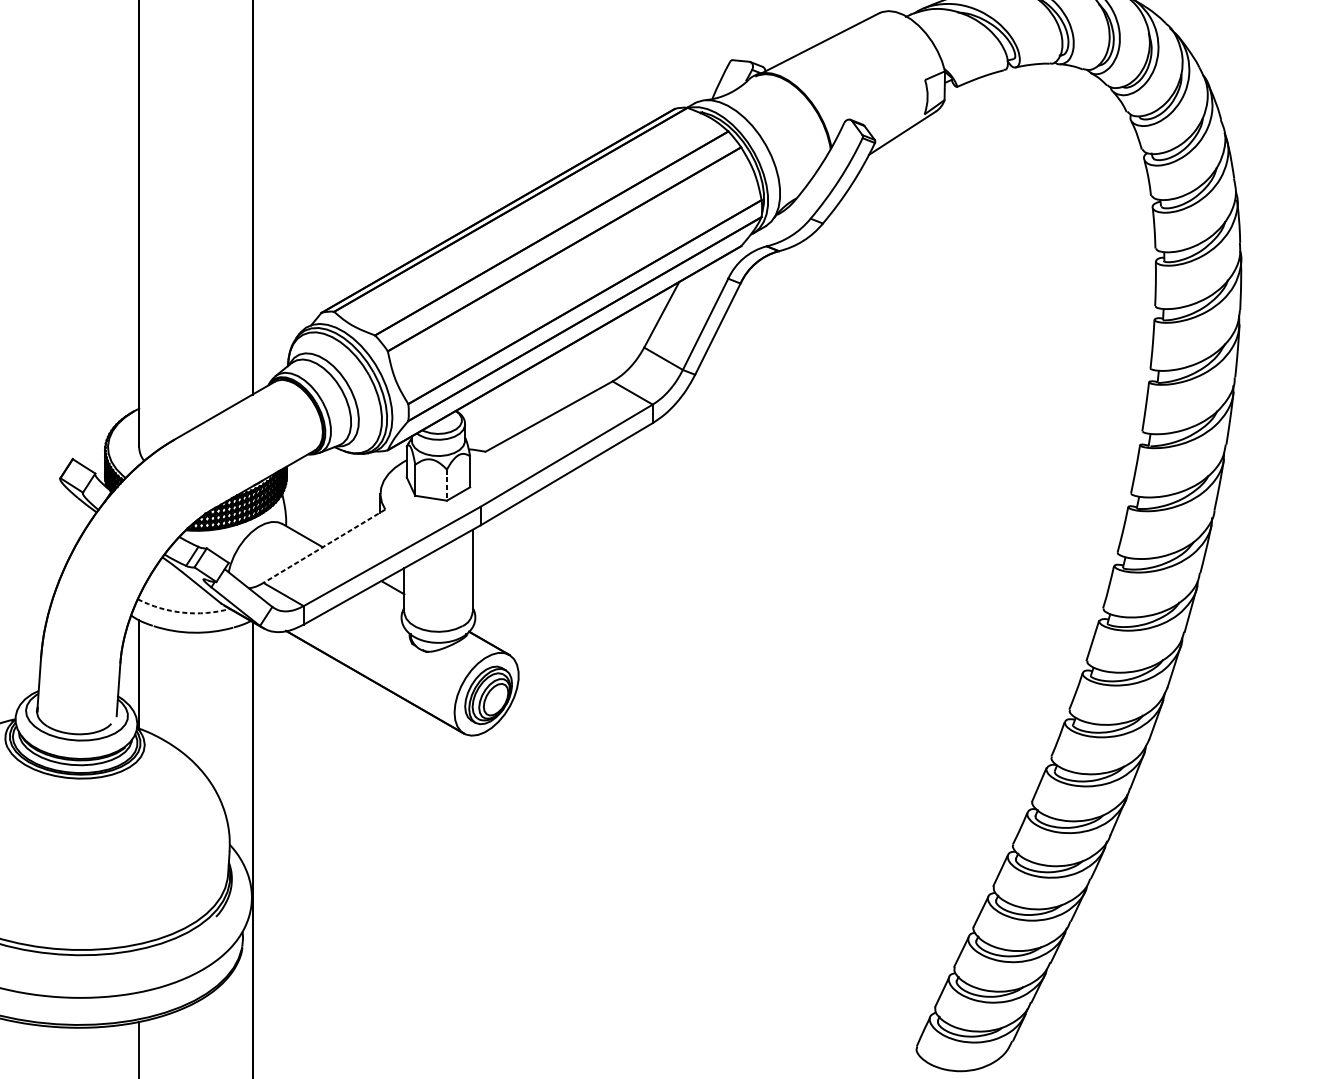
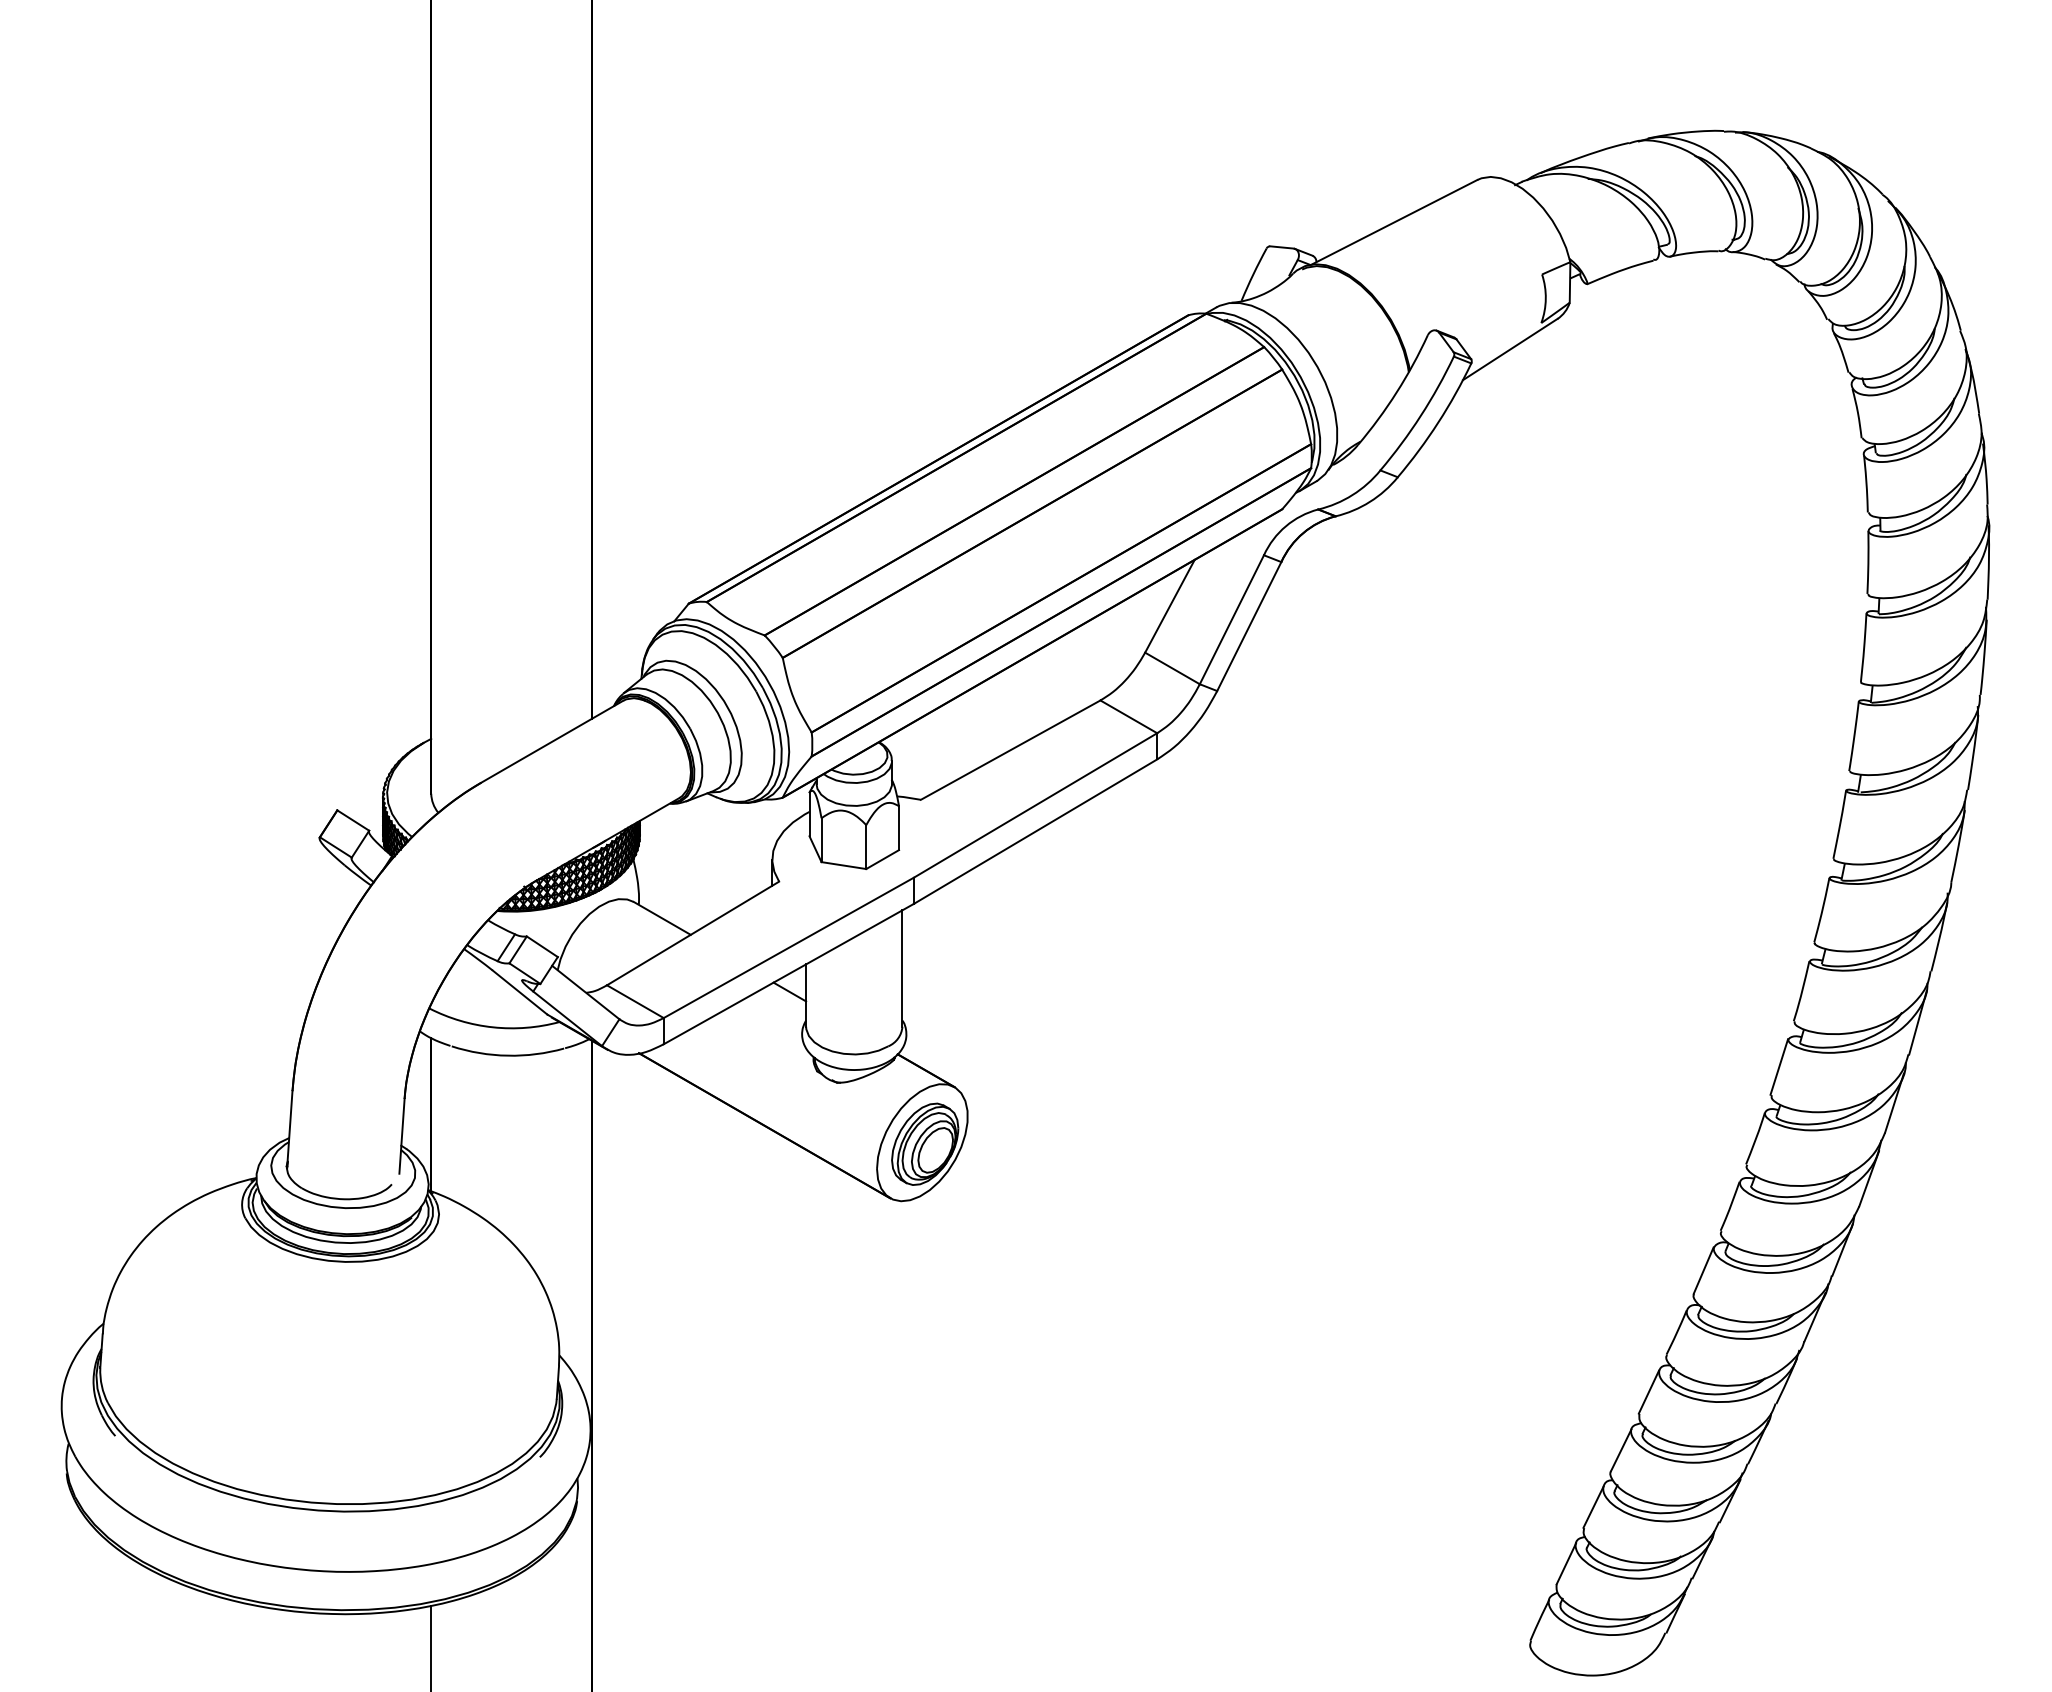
line: (447, 485) -> (866, 847), dashed -> solid
line: (324, 546) -> (692, 933), dashed -> solid
arc: (183, 612) -> (493, 1027), dashed -> solid

